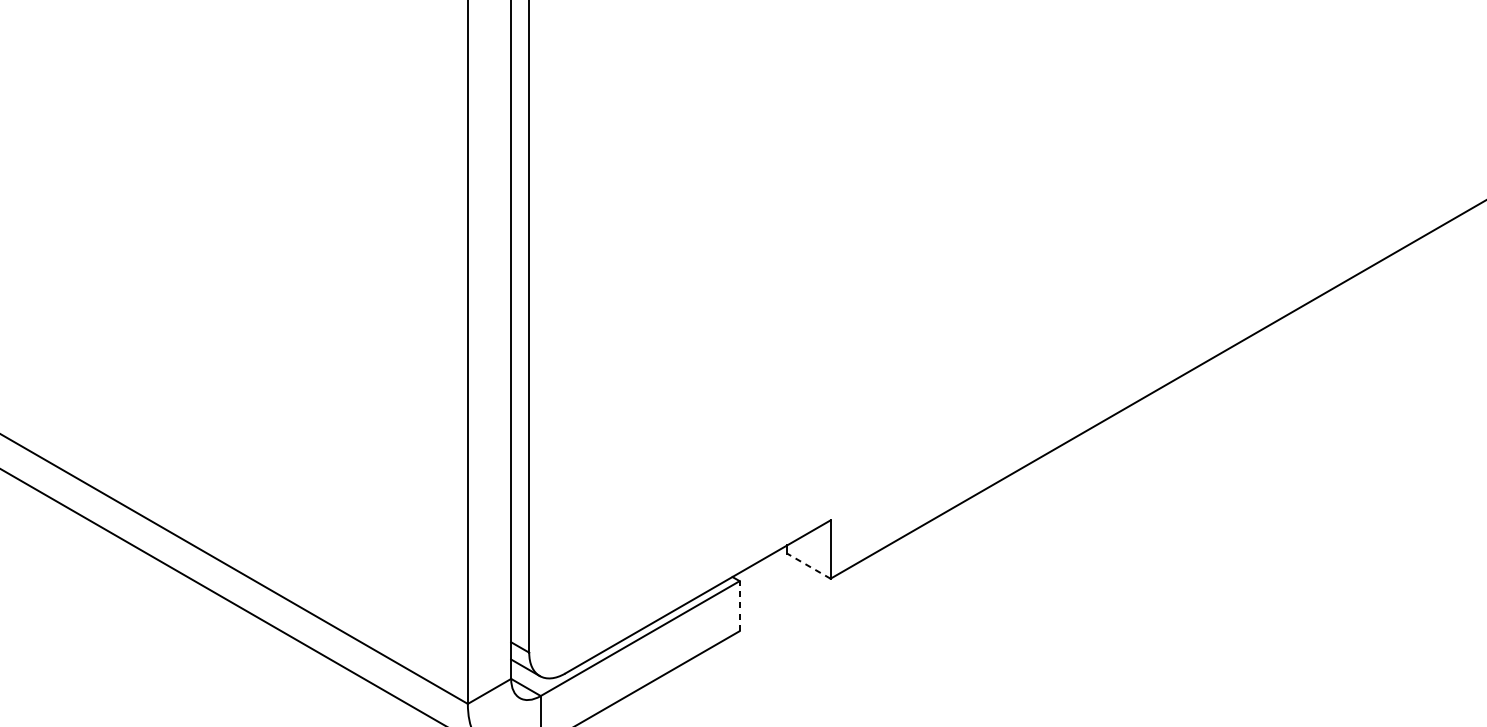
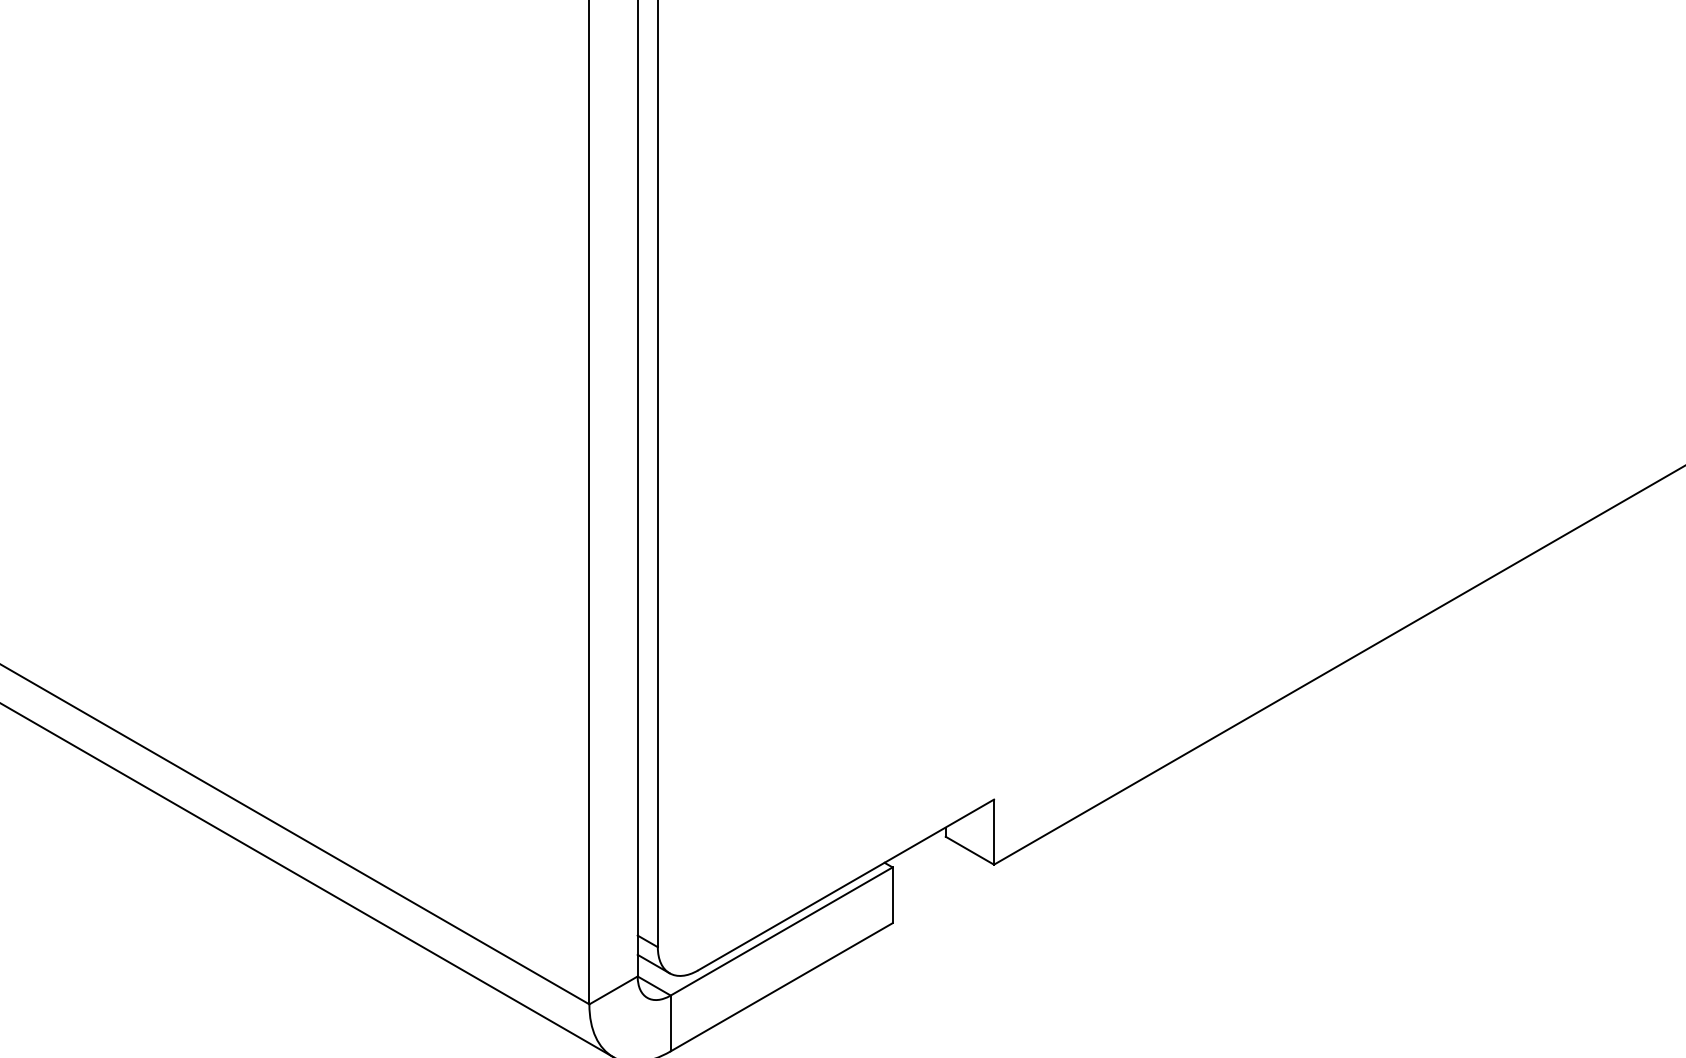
line: (808, 565) -> (969, 850), dashed -> solid
line: (739, 606) -> (892, 895), dashed -> solid

